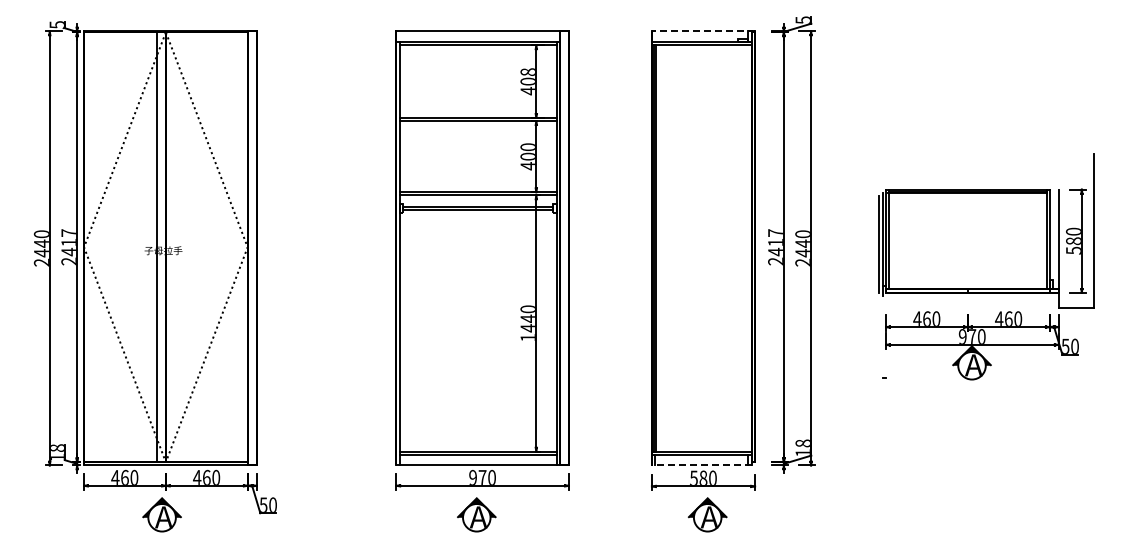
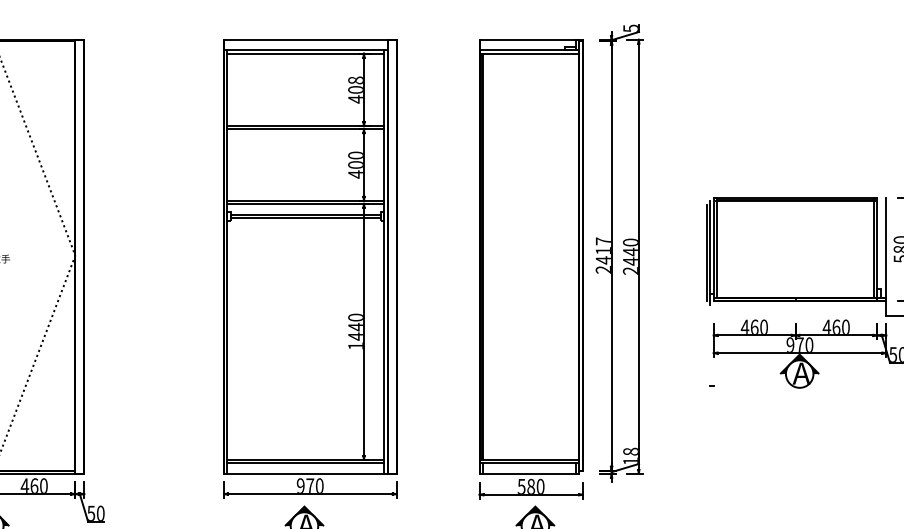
line: (703, 31) -> (531, 39), dashed -> solid
line: (701, 465) -> (529, 473), dashed -> solid

